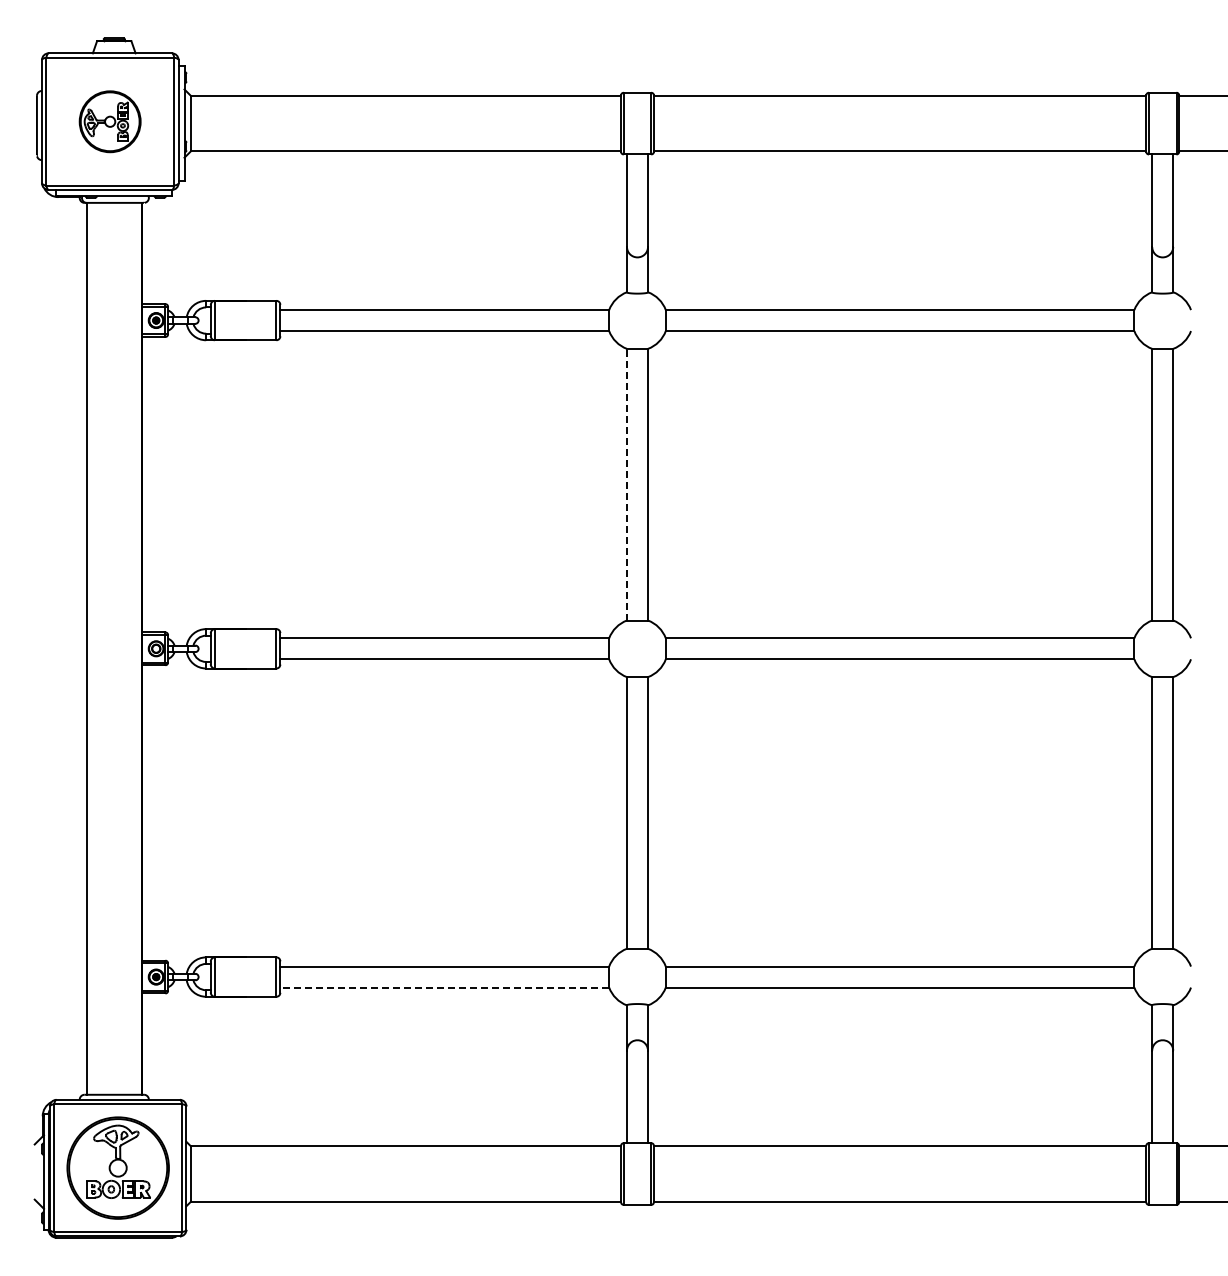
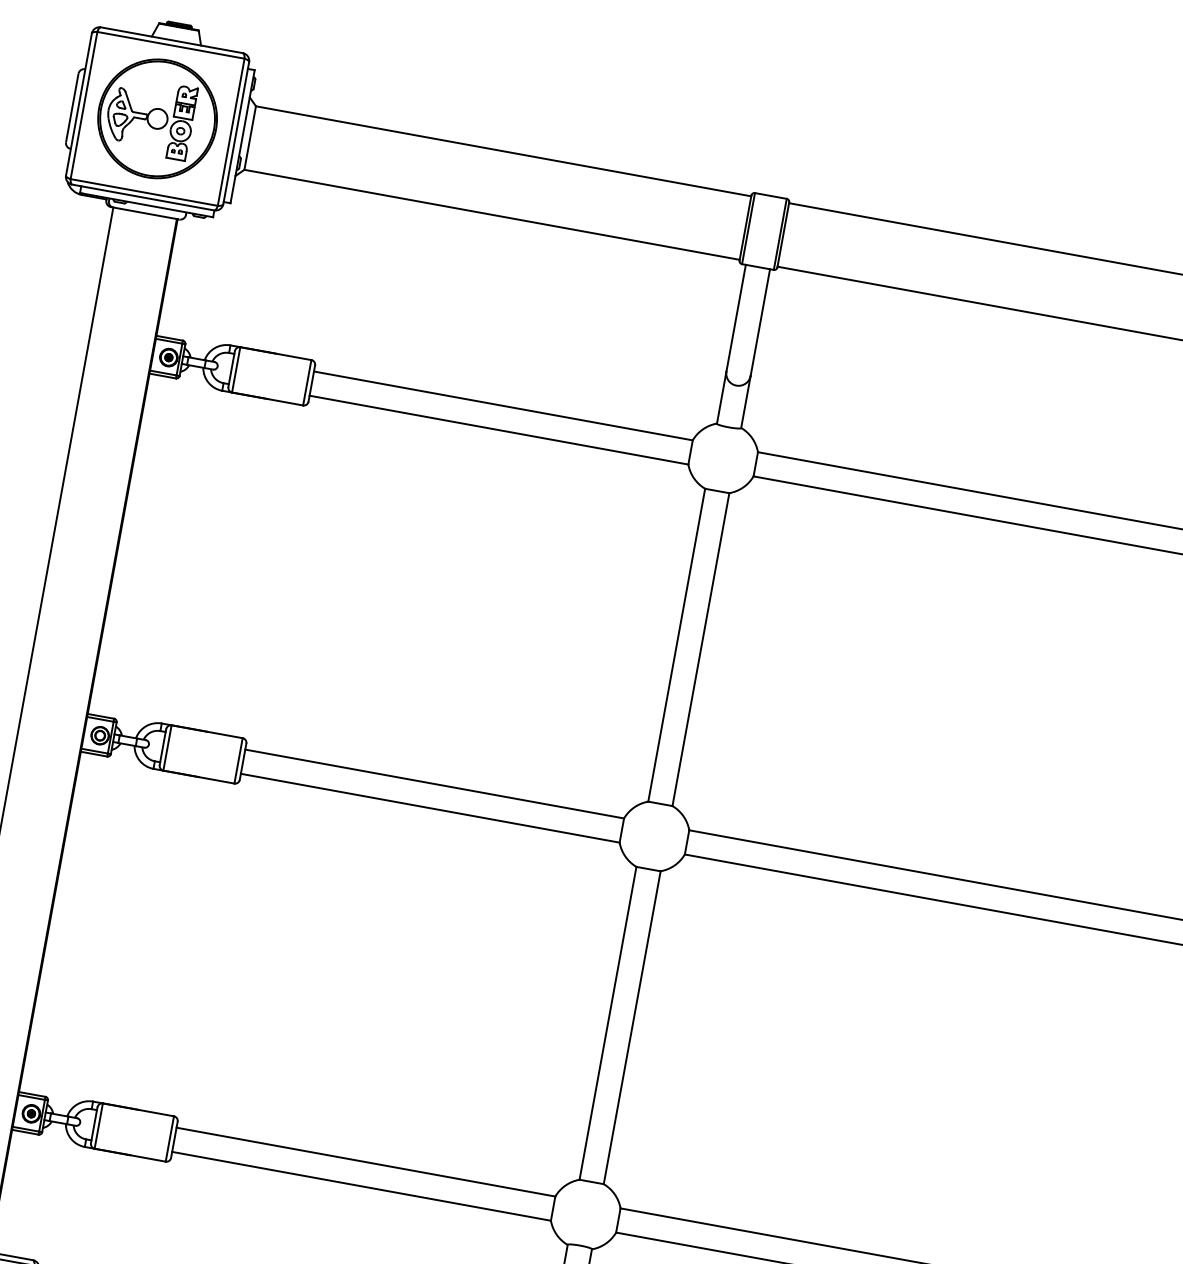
part: (109, 121) -> (156, 118), size x1.67
line: (626, 484) -> (676, 644), dashed -> solid
line: (444, 987) -> (361, 1186), dashed -> solid

